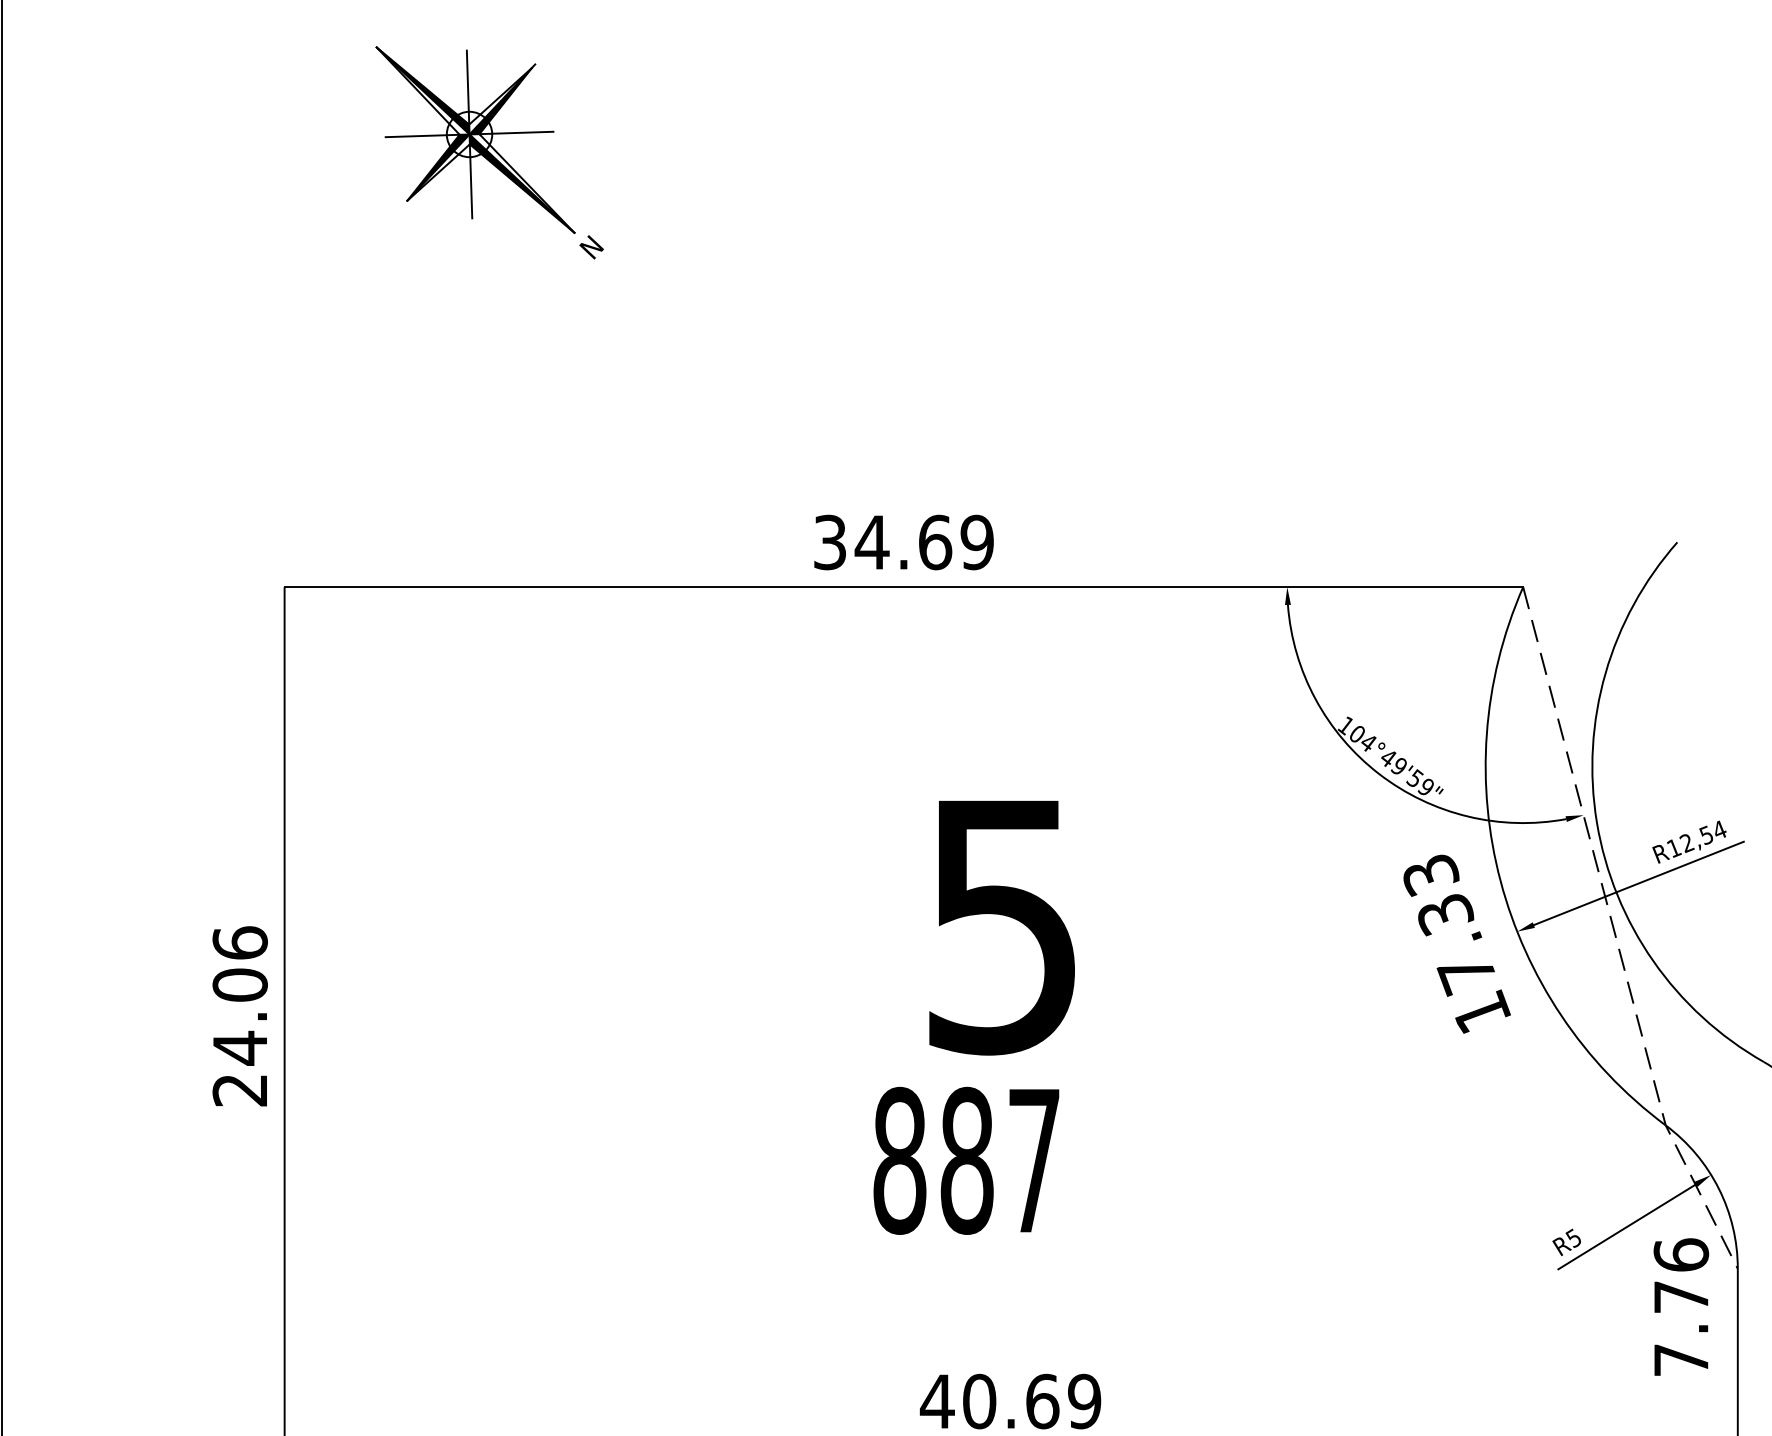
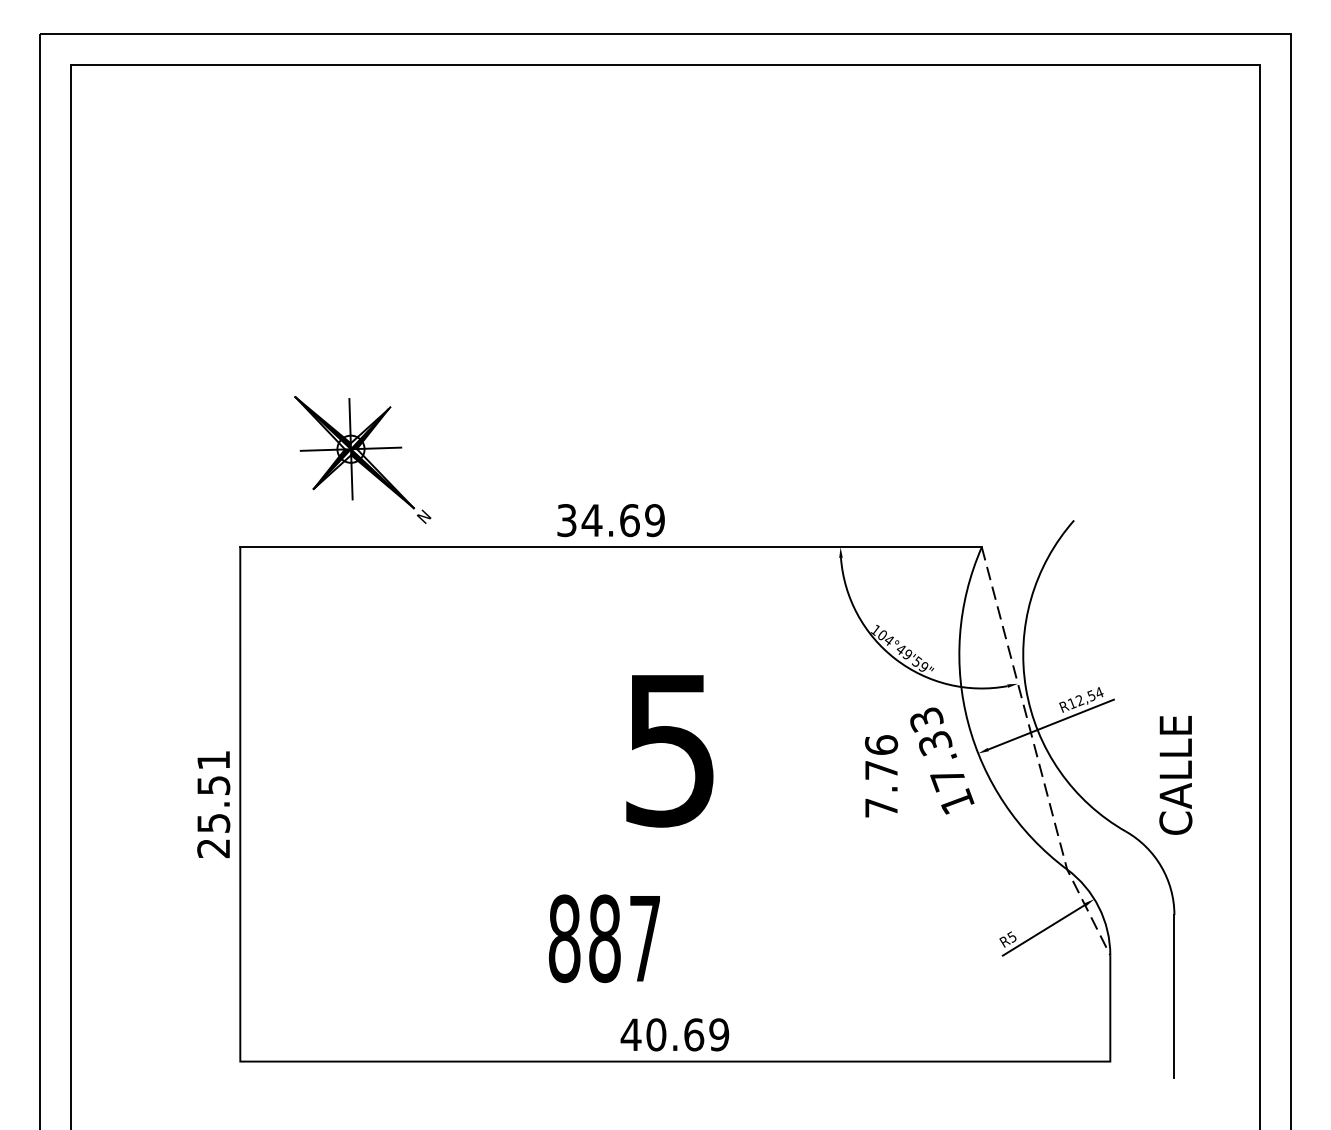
part: (488, 151) -> (362, 459), moved
text: (239, 995) -> (213, 791), 24.06 -> 25.51
text: (966, 1160) -> (604, 938), moved
text: (1681, 1307) -> (881, 776), moved

